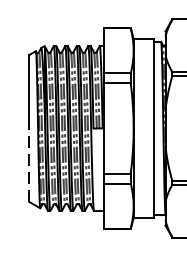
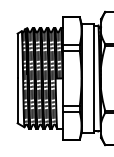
line: (28, 164) -> (17, 100), dashed -> solid

